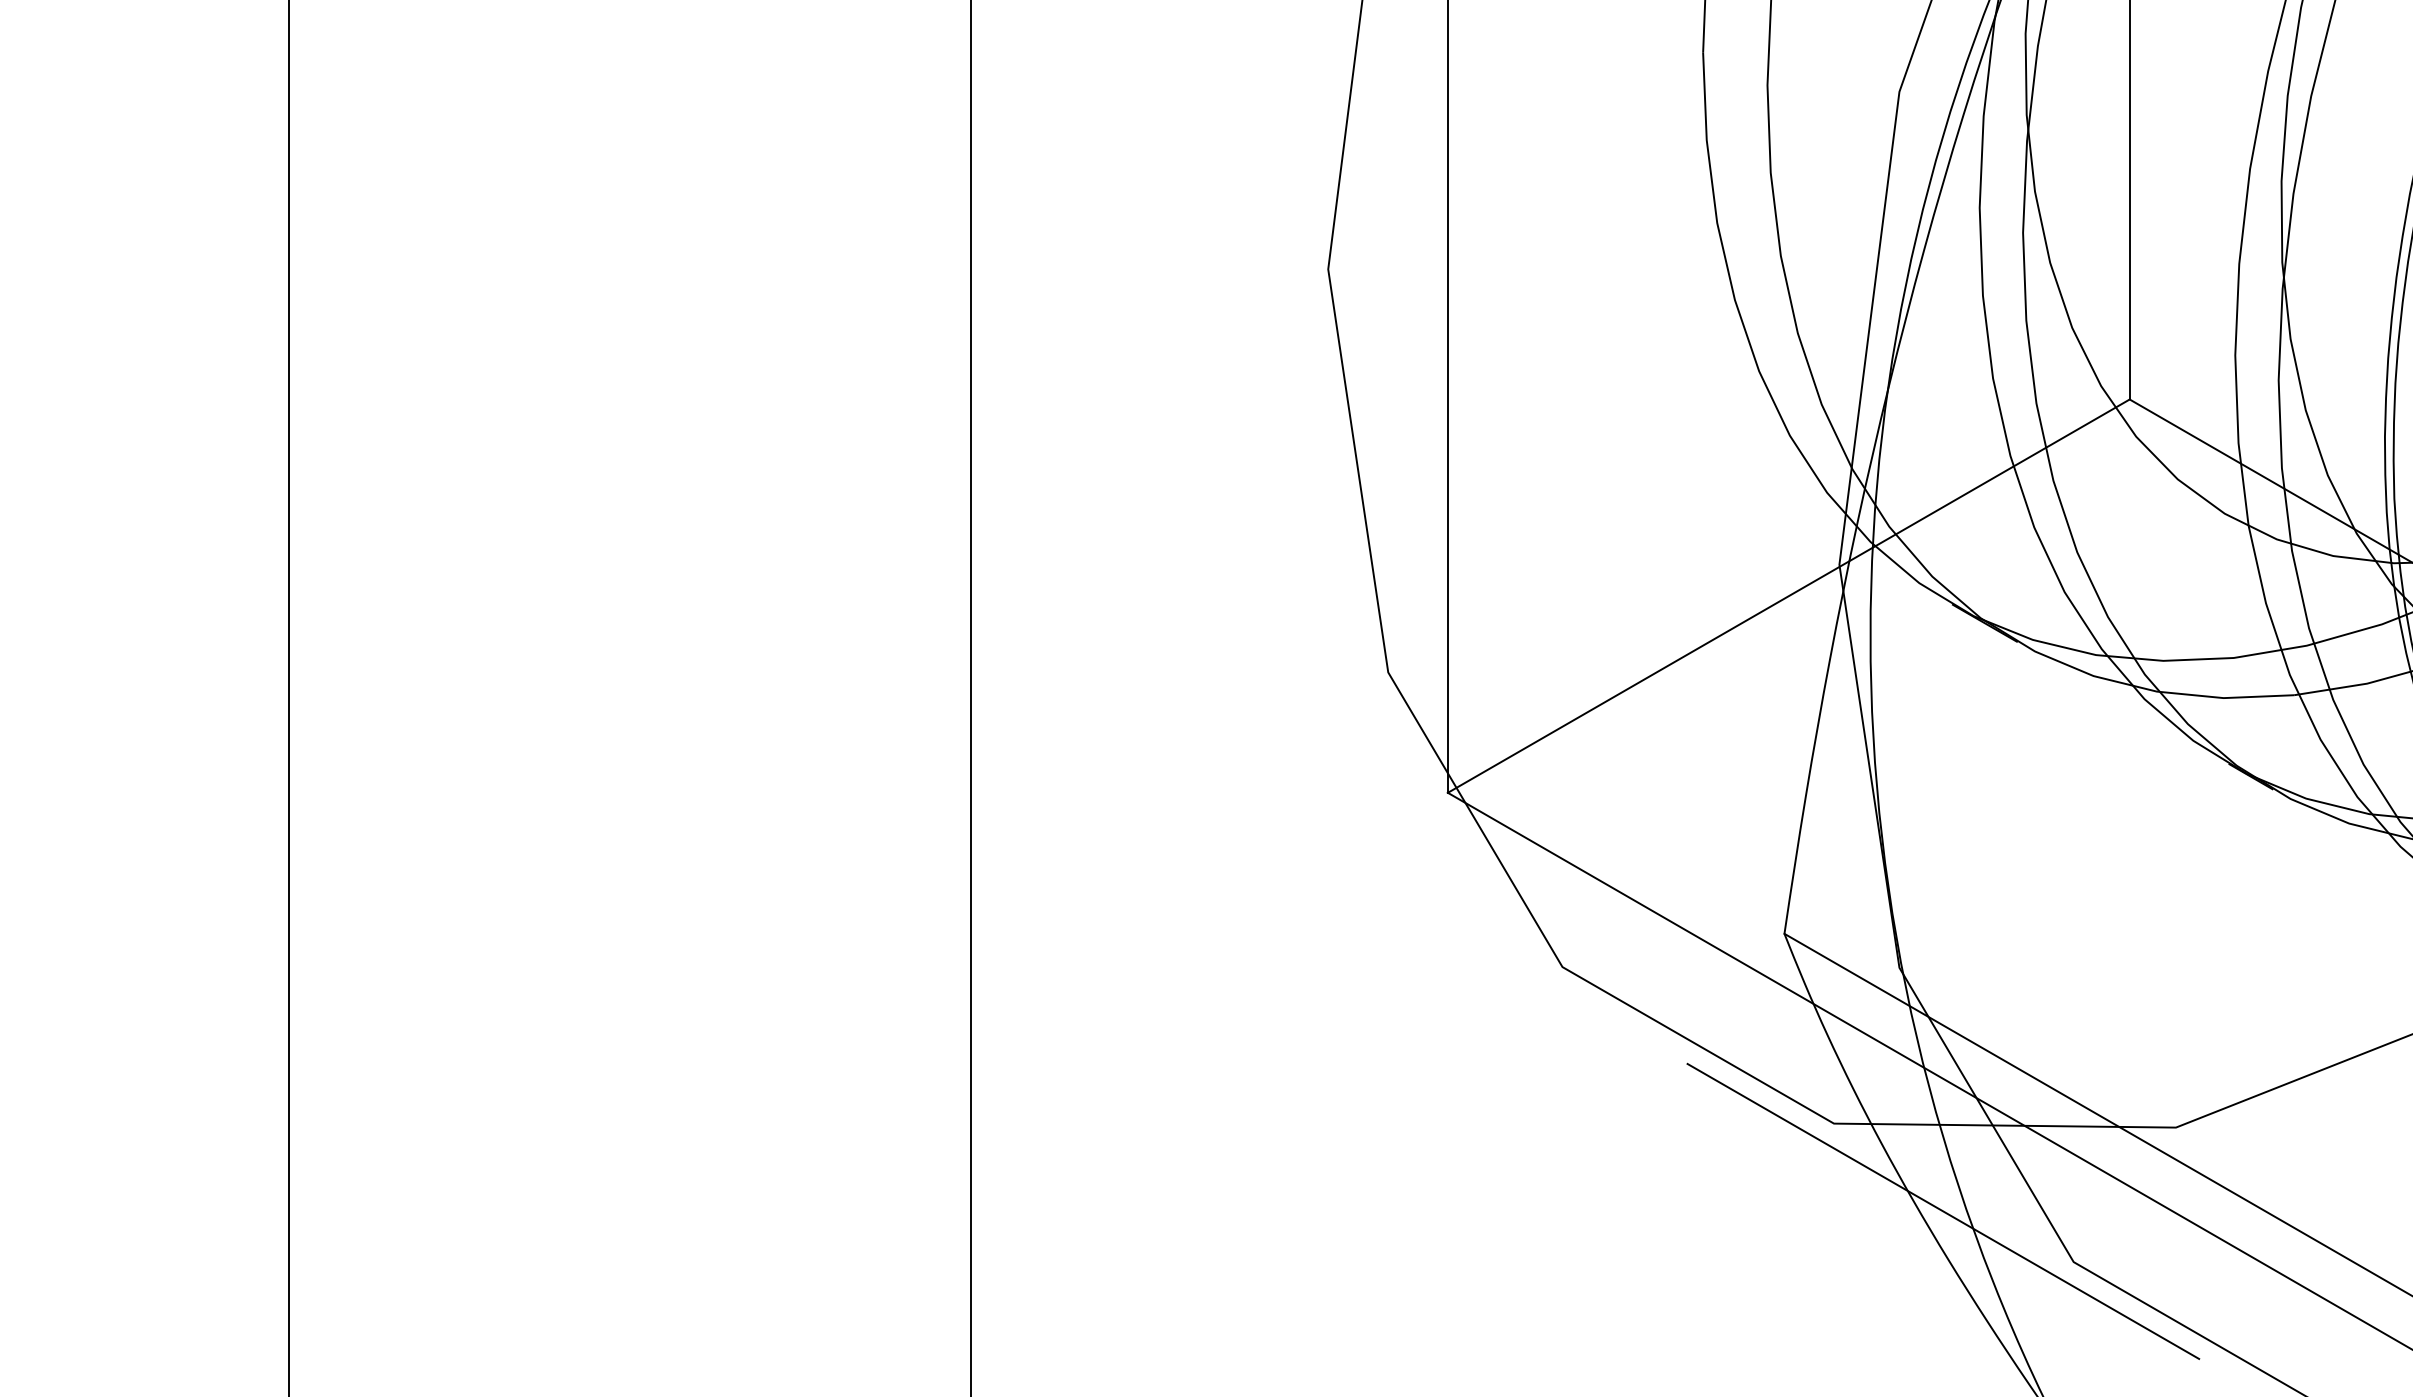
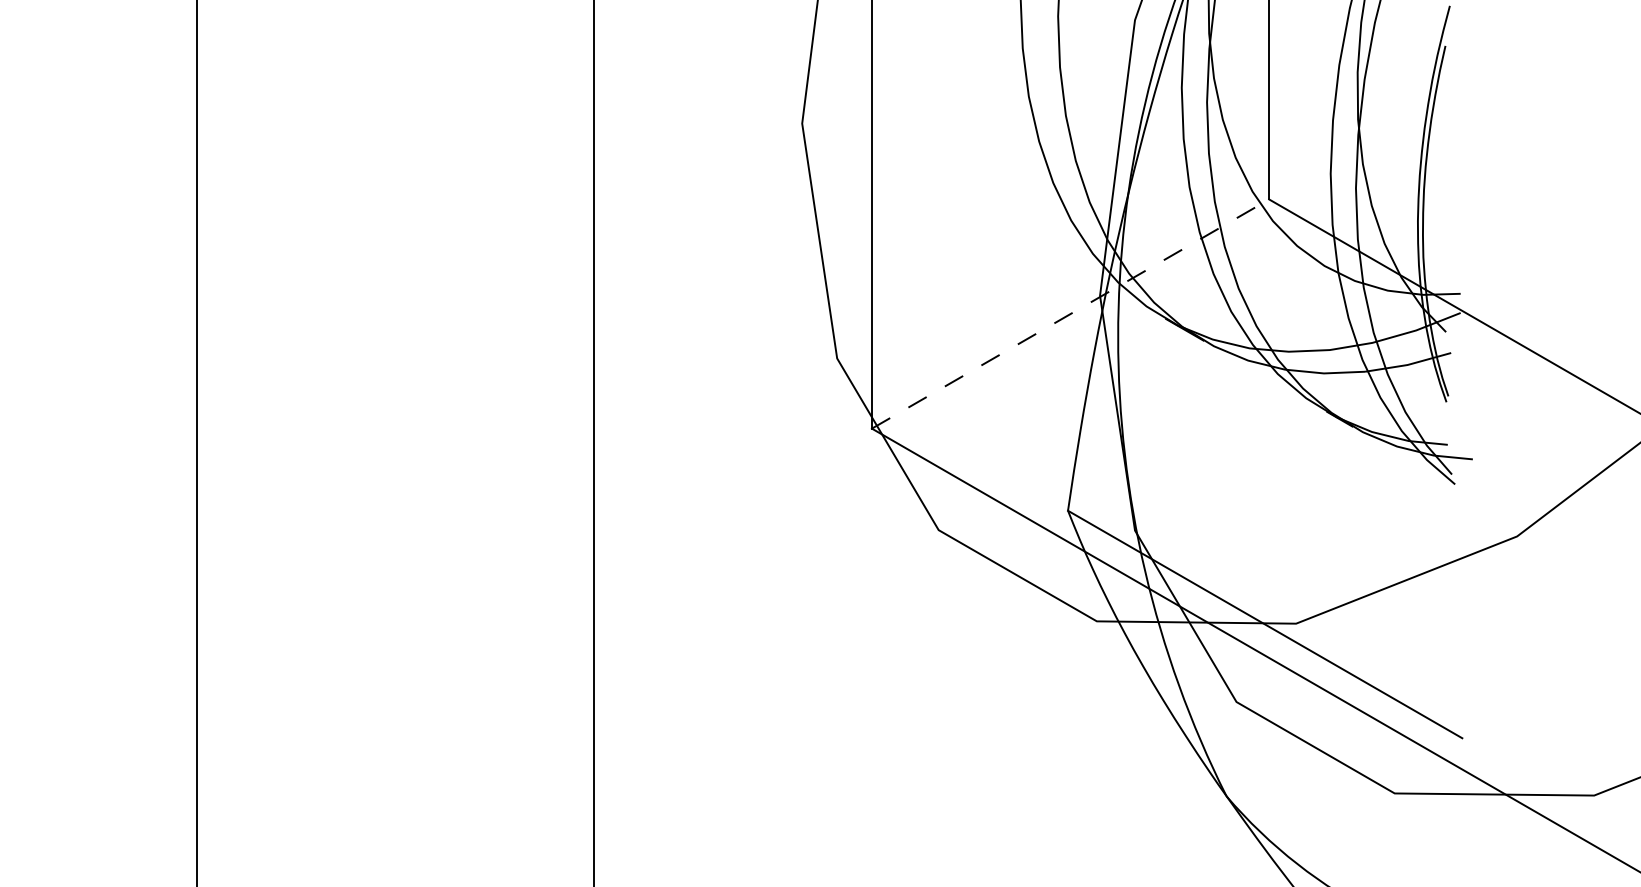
line: (1788, 595) -> (1070, 313), solid -> dashed
line: (1943, 1211) -> (1160, 672), removed

